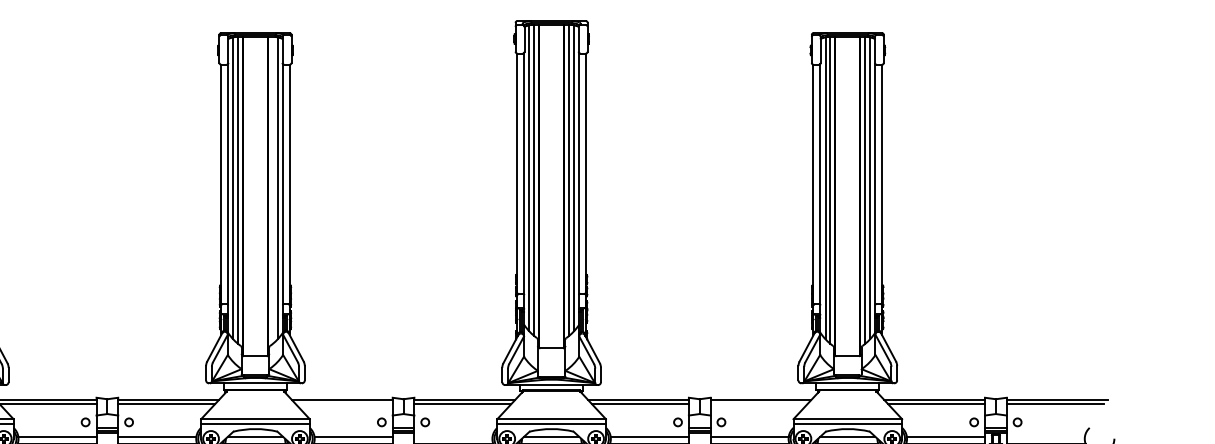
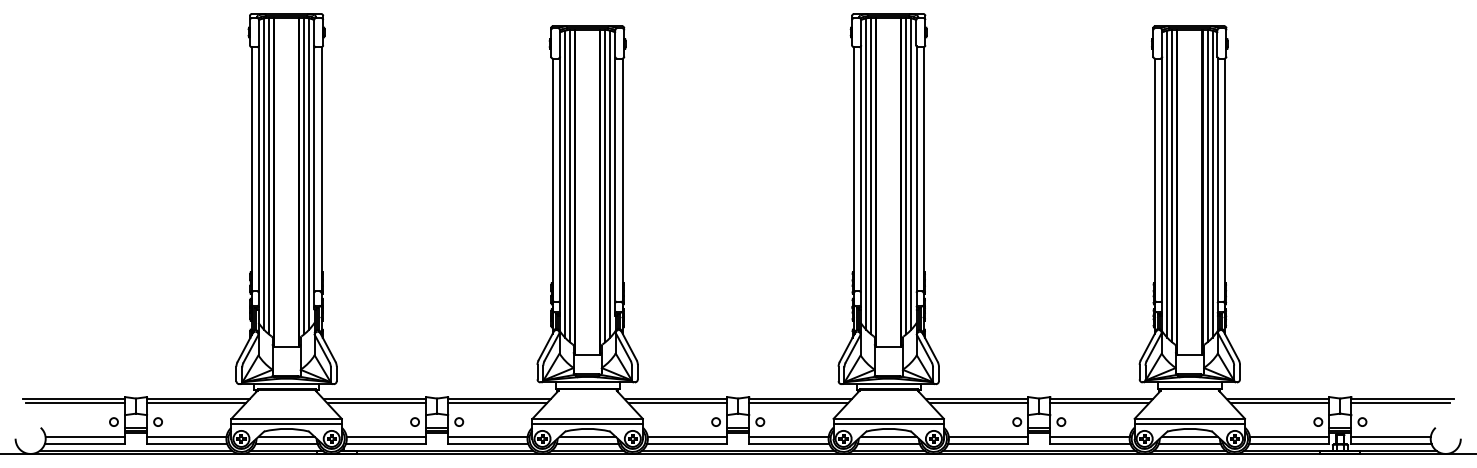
line: (273, 190) -> (605, 186), added
line: (343, 404) -> (677, 403), added
line: (758, 404) -> (1099, 403), added
line: (453, 436) -> (788, 436), added
line: (1045, 436) -> (1390, 436), added

